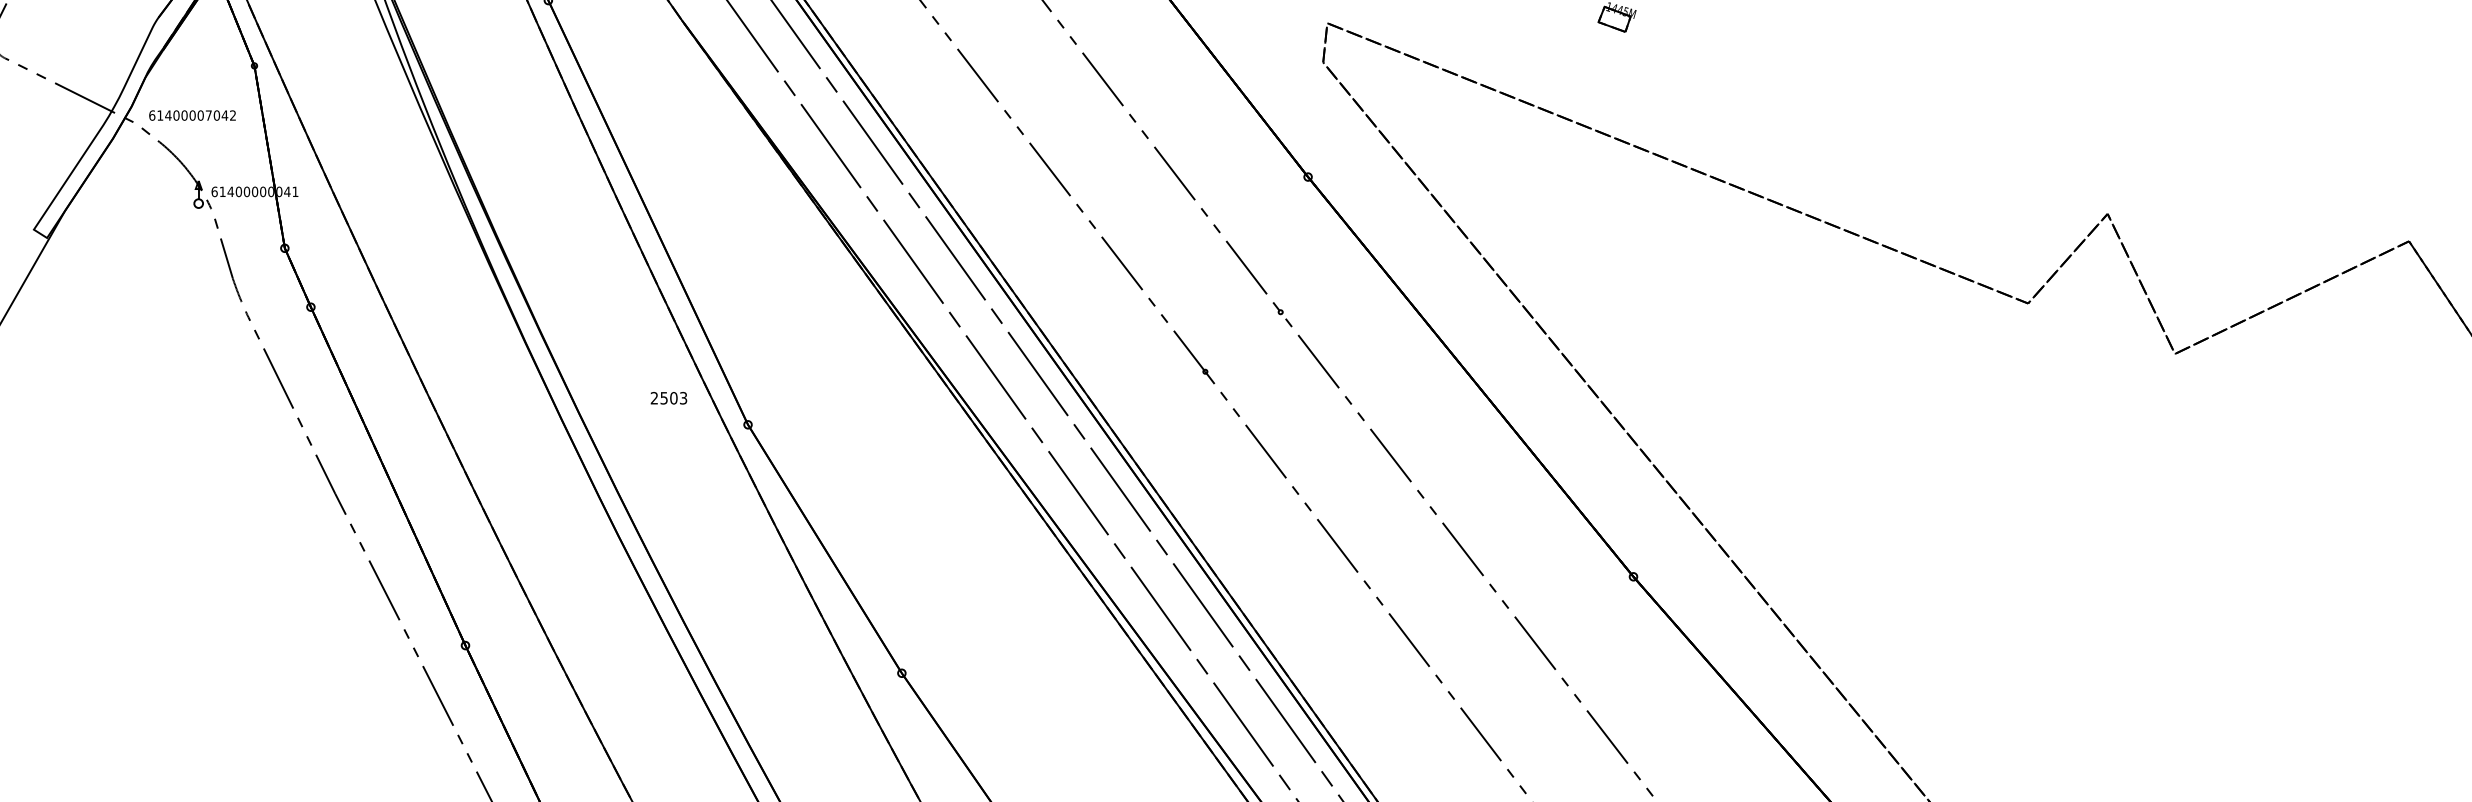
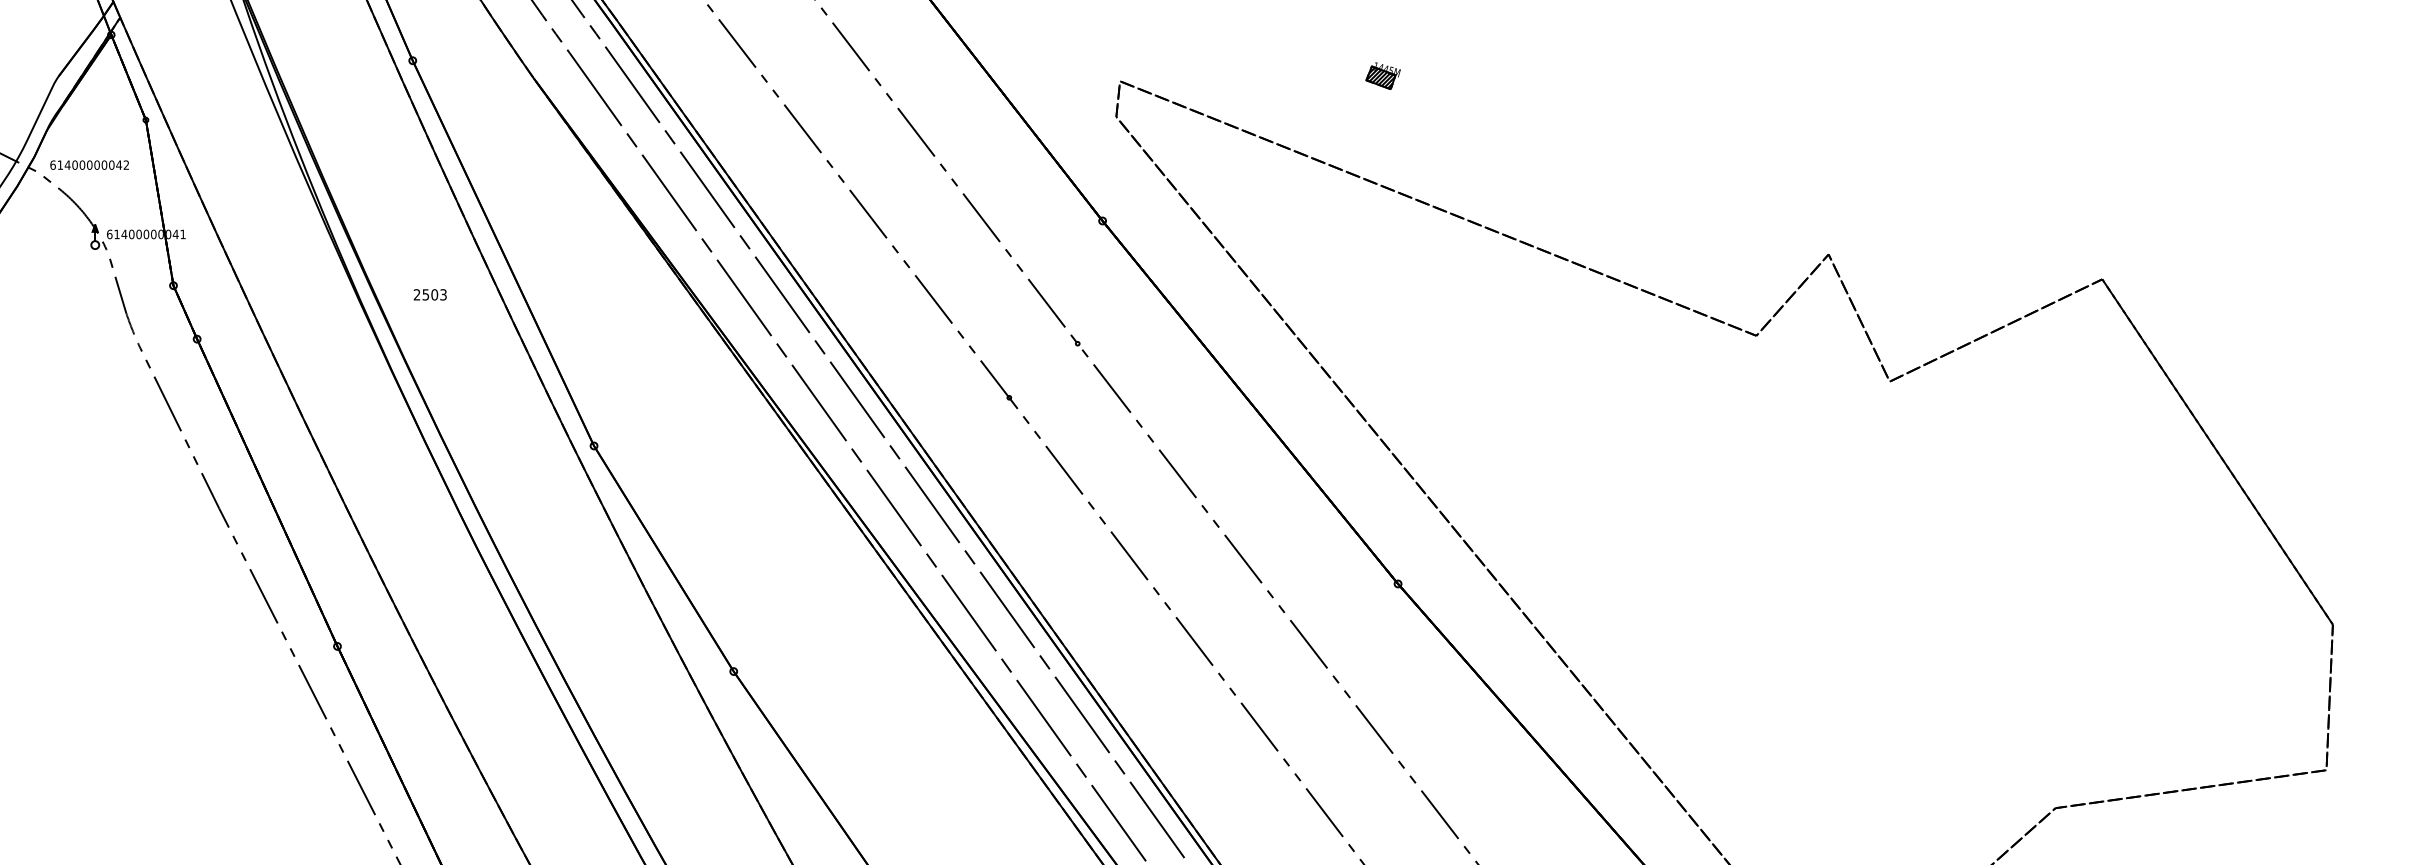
hatch: (1614, 19) -> (1380, 77), added
text: (208, 114) -> (104, 164), 61400007042 -> 61400000042
text: (668, 397) -> (429, 294), moved

